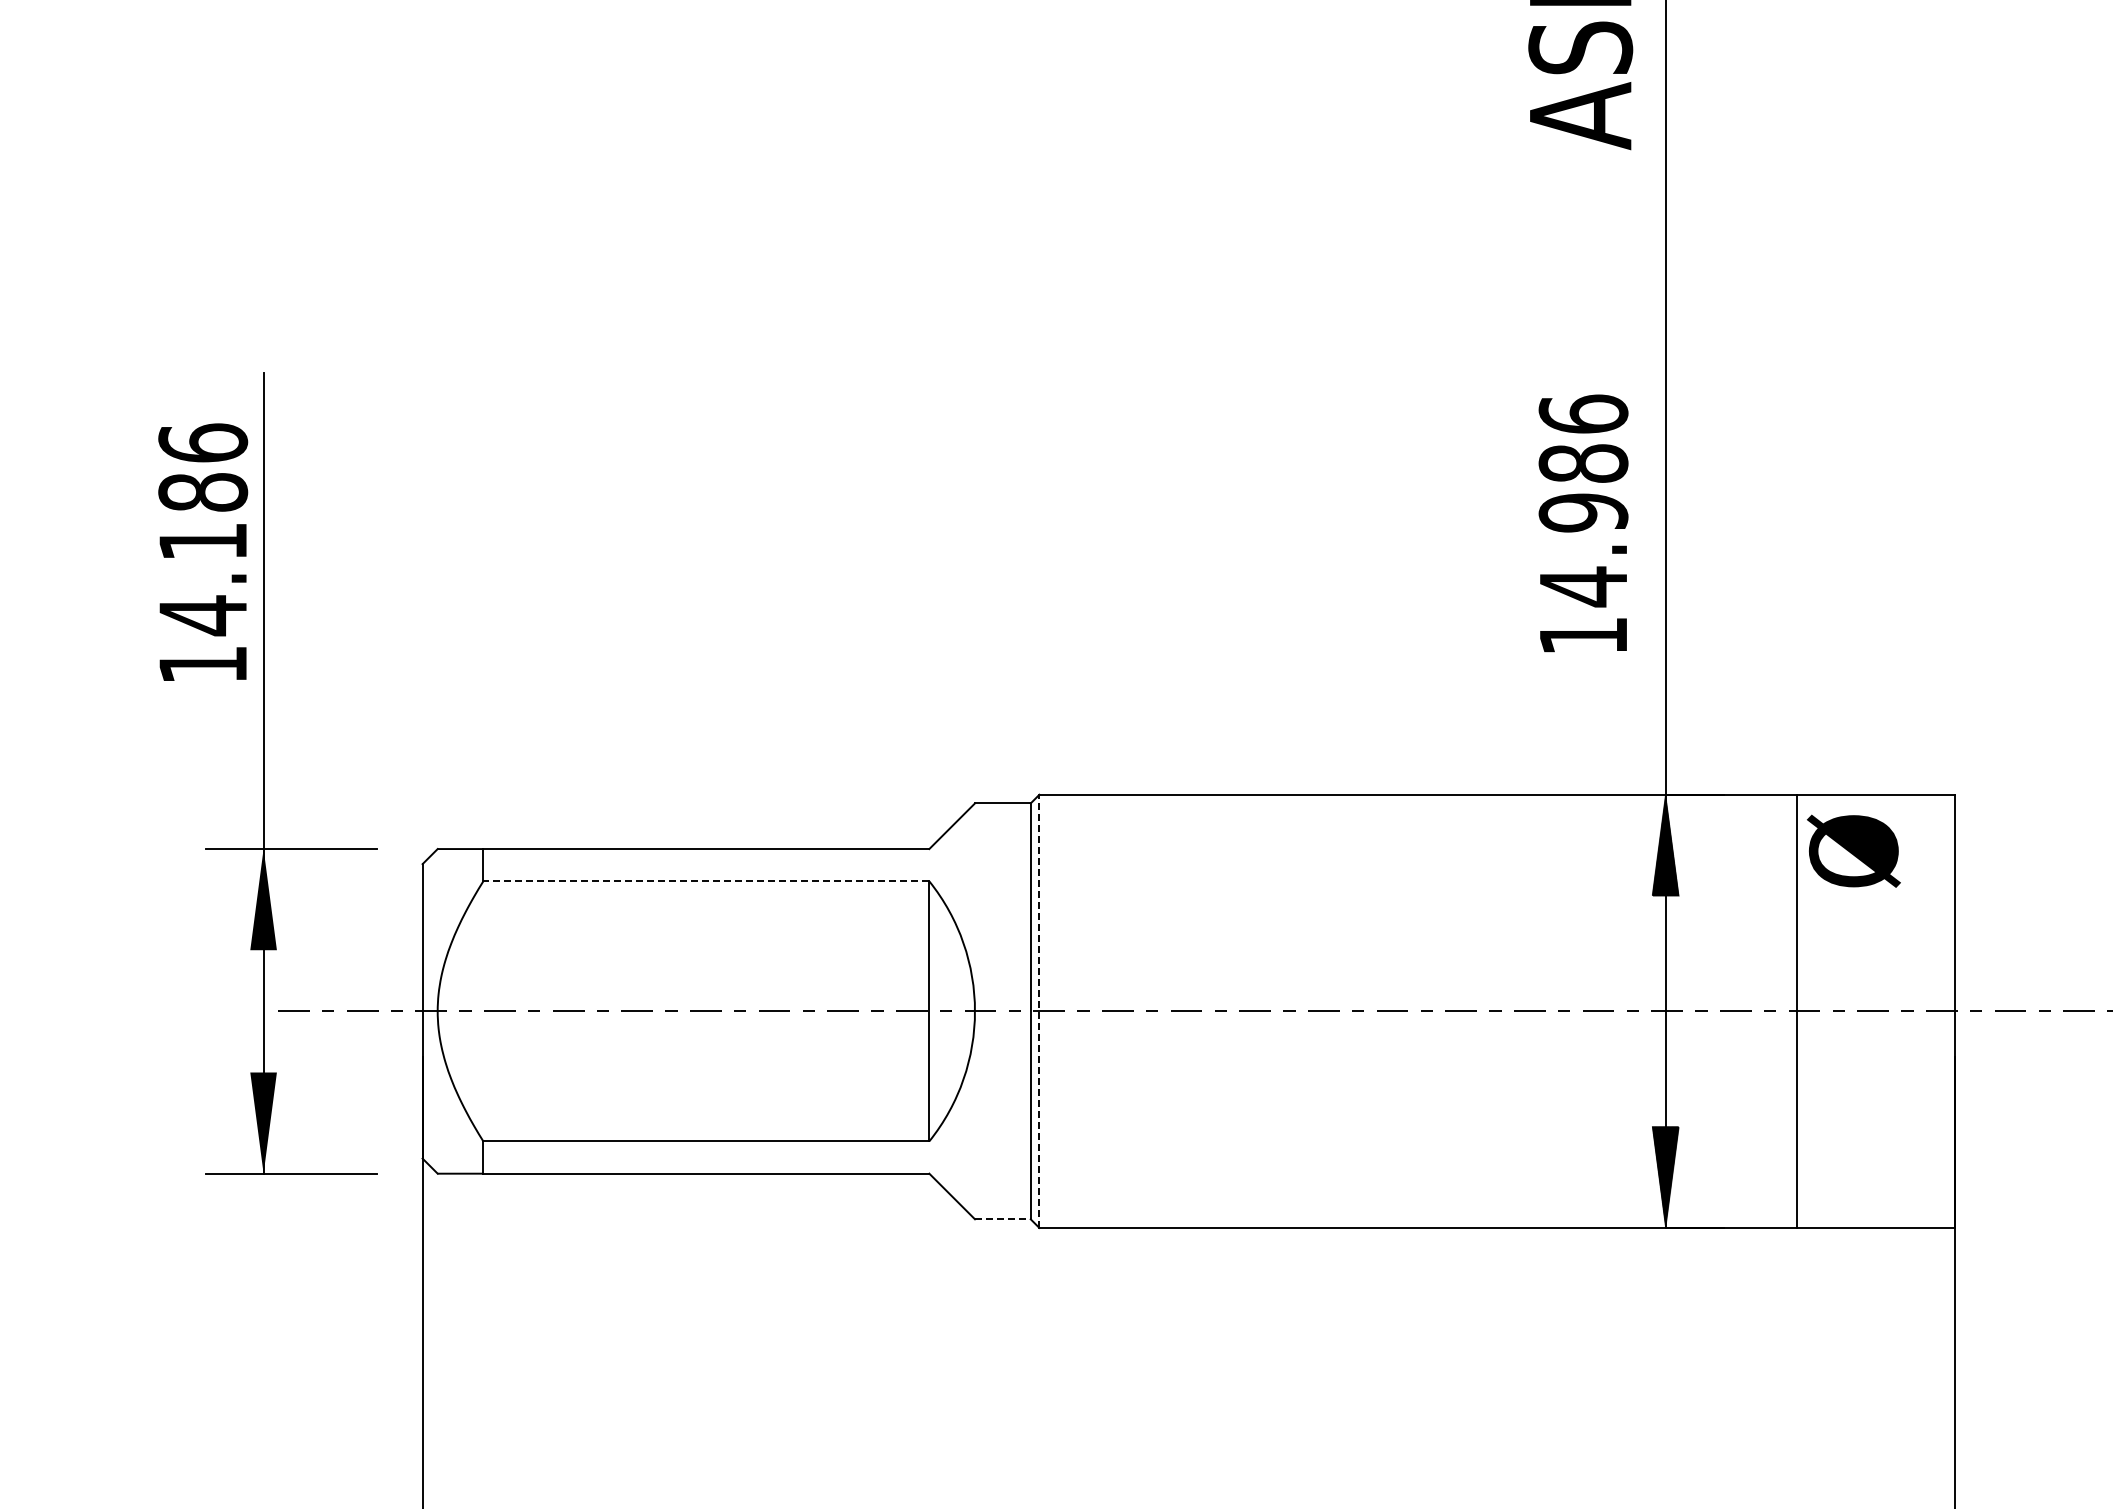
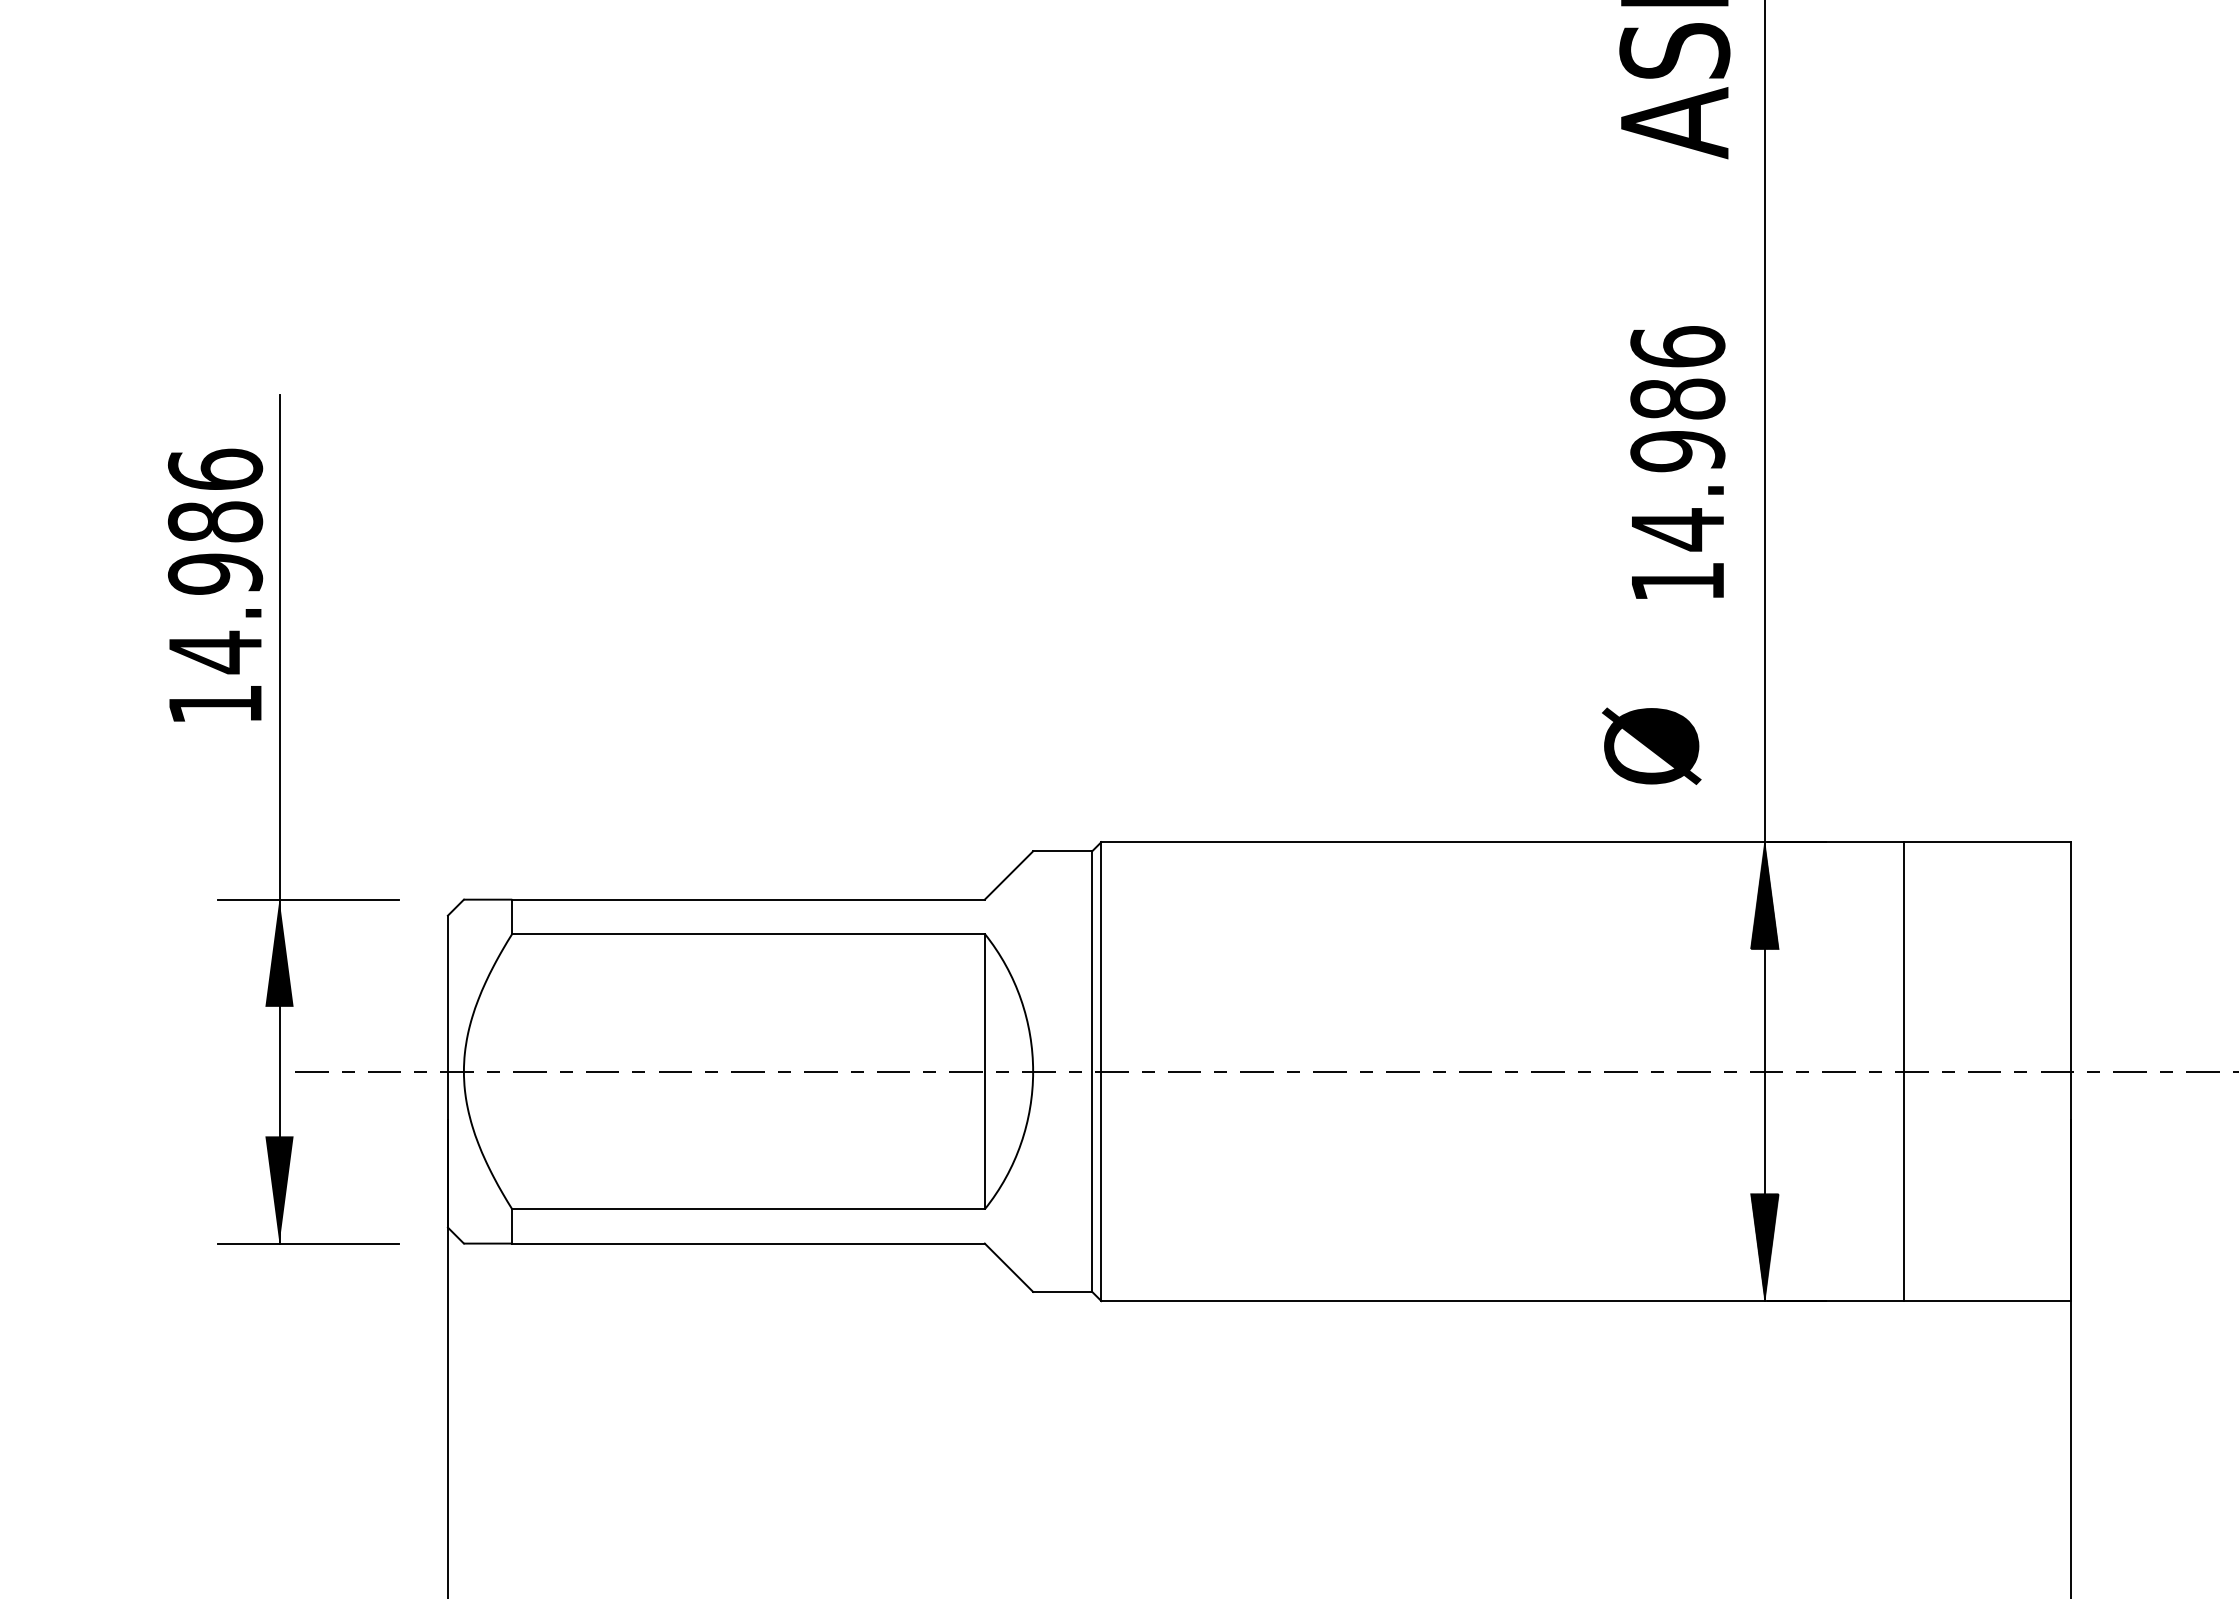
text: (1583, 523) -> (1677, 462), moved
text: (203, 541) -> (215, 573), 14.186 -> 14.986
text: (1853, 850) -> (1651, 745), moved
line: (705, 881) -> (747, 934), dashed -> solid
line: (1039, 1011) -> (1101, 1071), dashed -> solid
line: (1002, 1219) -> (1062, 1292), dashed -> solid

